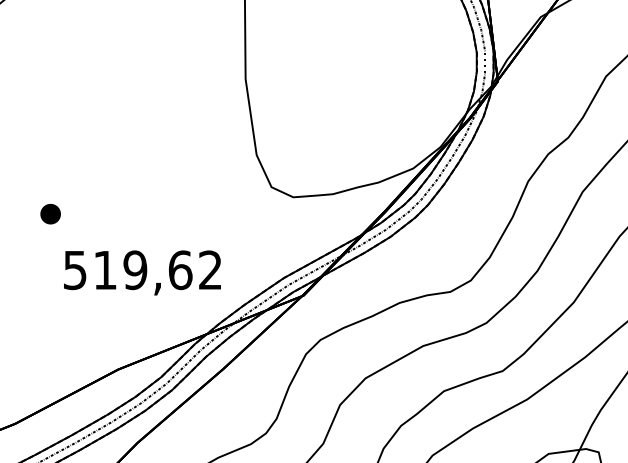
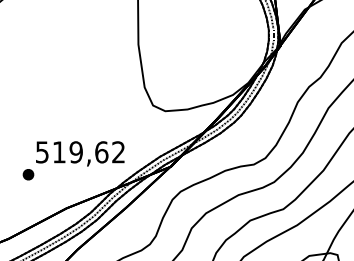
part: (50, 213) -> (28, 174), moved

